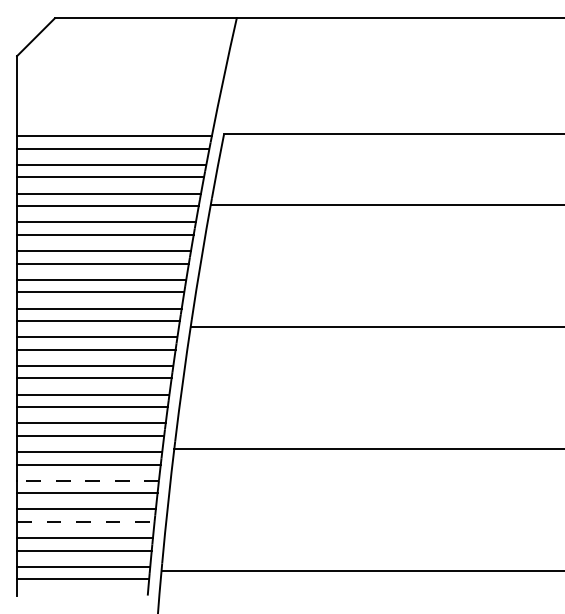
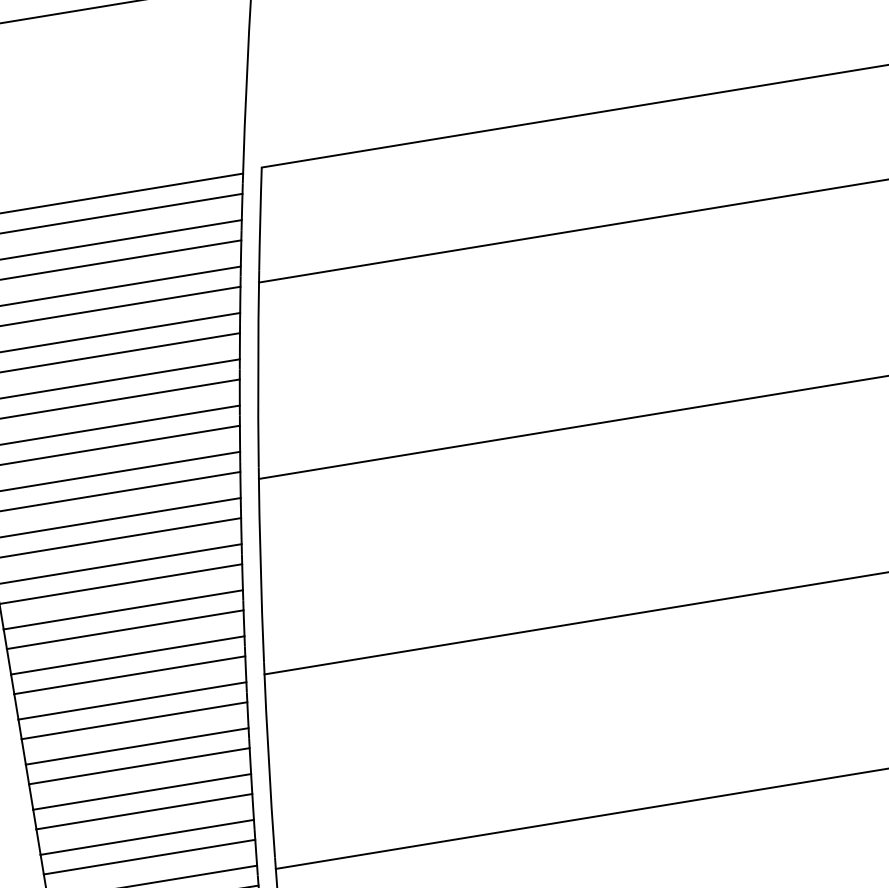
line: (88, 480) -> (137, 745), dashed -> solid
line: (85, 521) -> (143, 811), dashed -> solid

